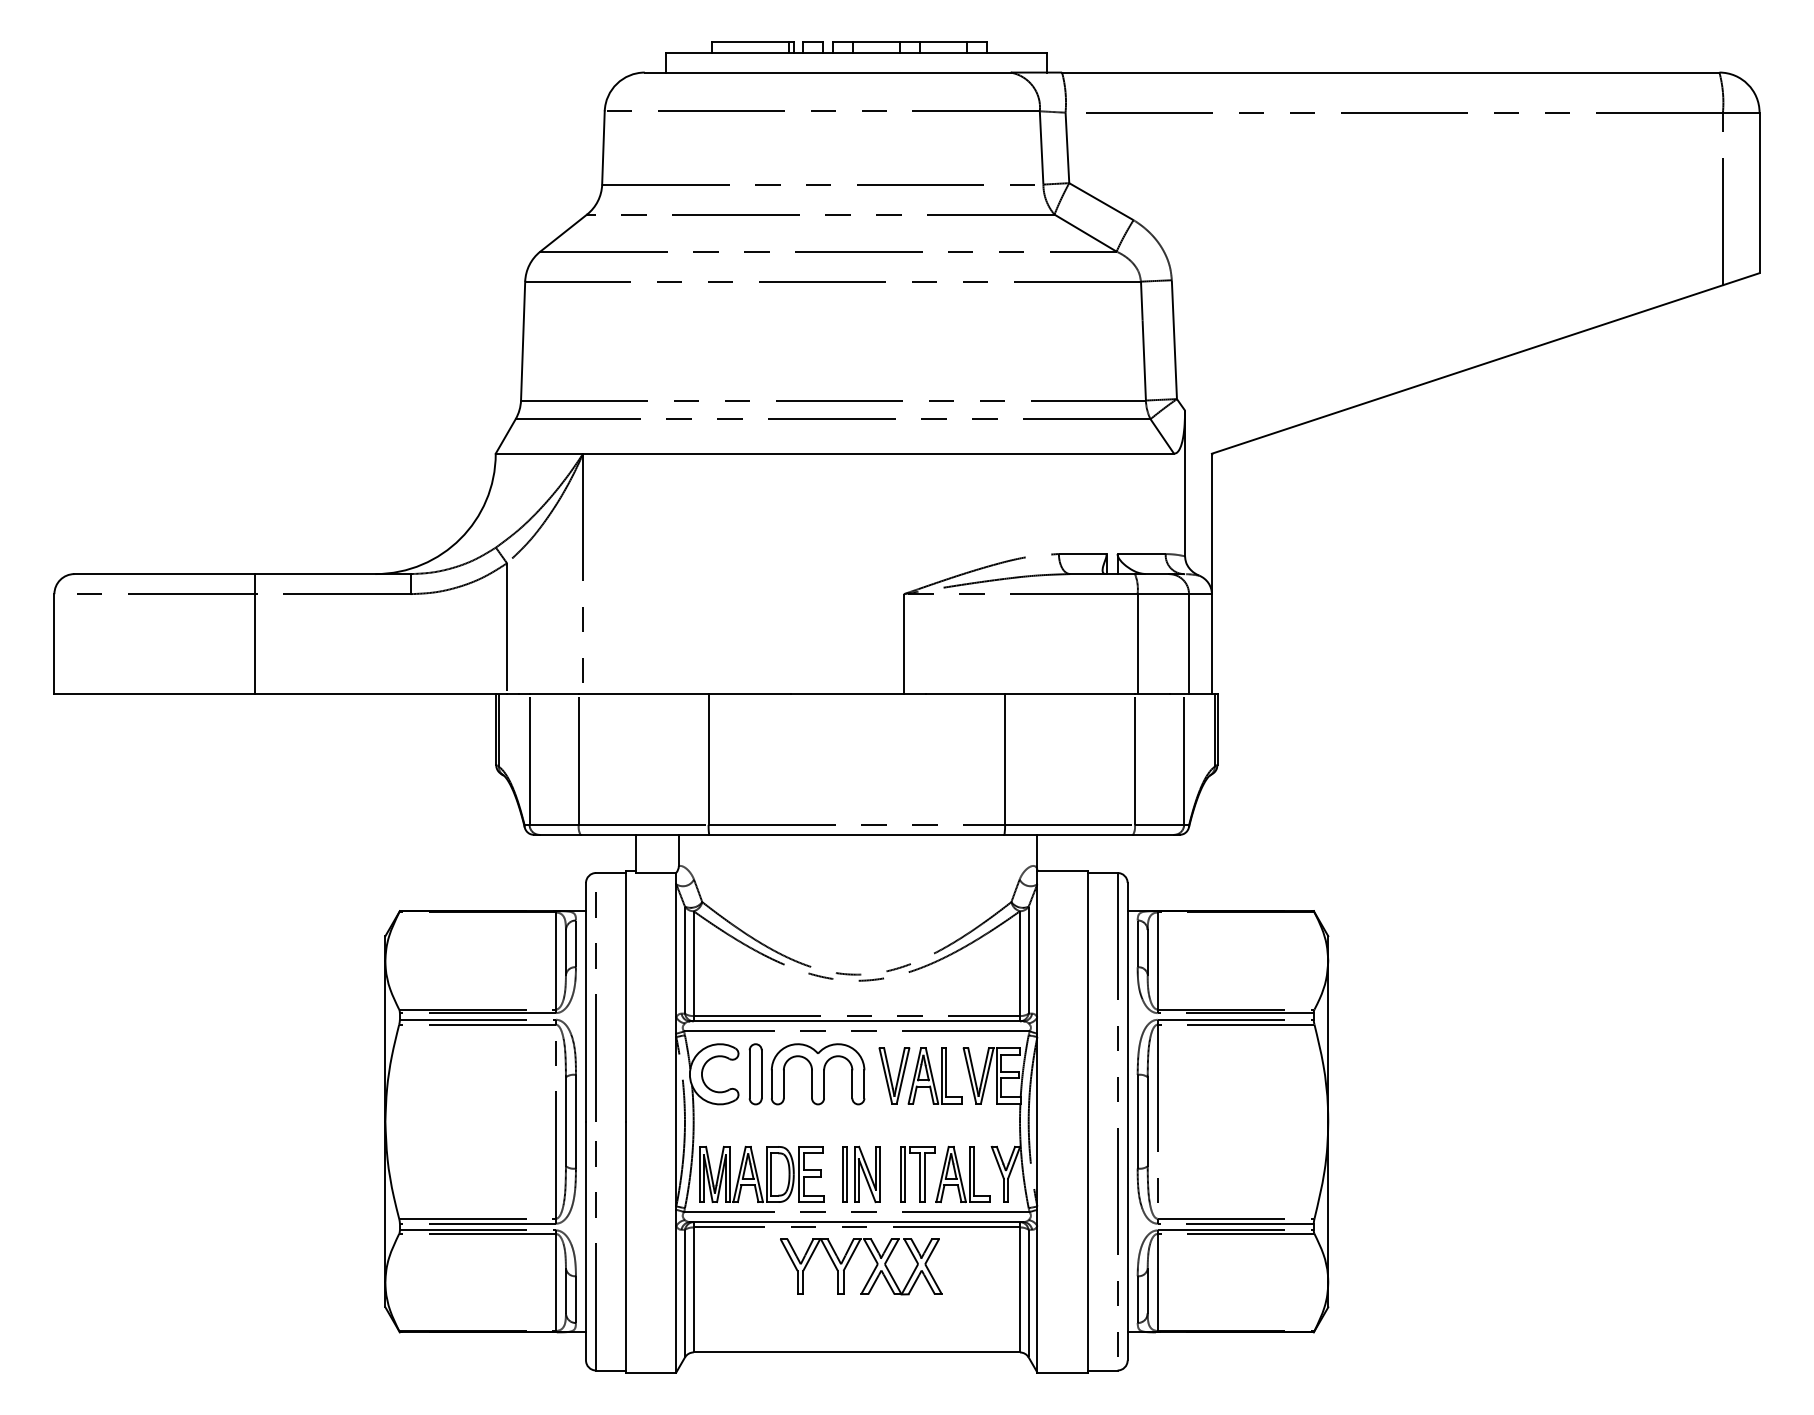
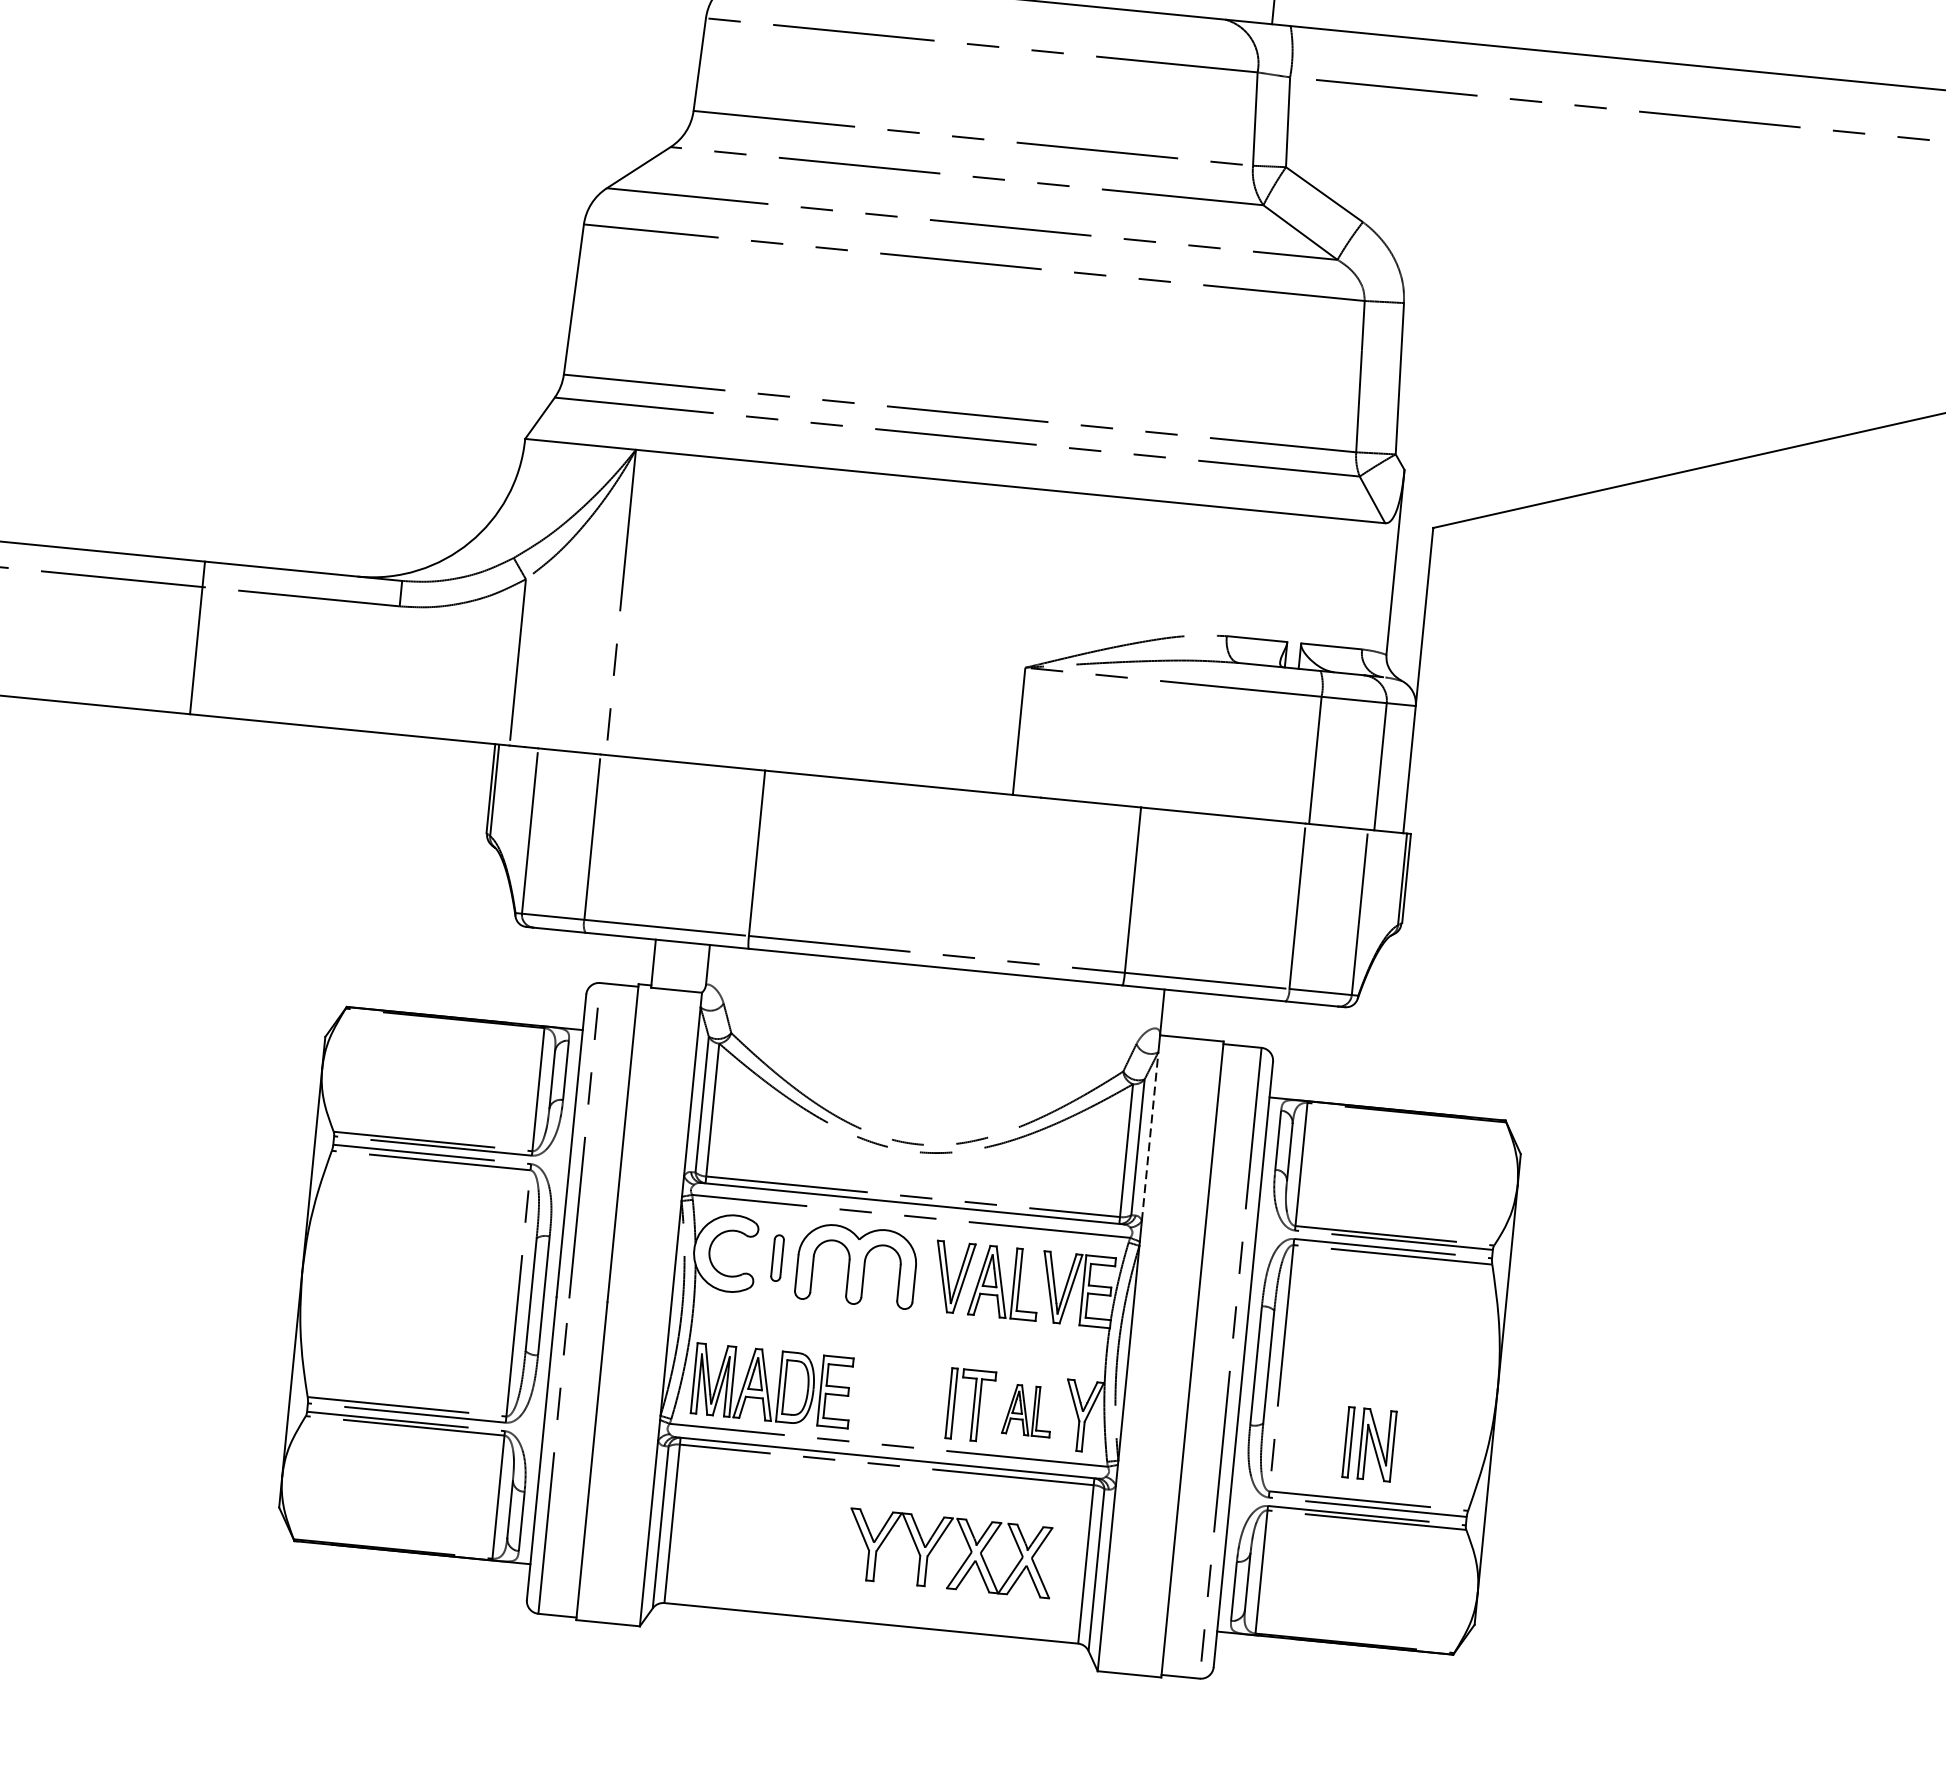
line: (1037, 950) -> (1150, 1136), solid -> dashed
part: (755, 1074) -> (777, 1258), size x0.6
part: (962, 1173) -> (1027, 1409), size x0.7
part: (861, 1174) -> (1369, 1444), moved
part: (872, 1271) -> (964, 1560), moved

